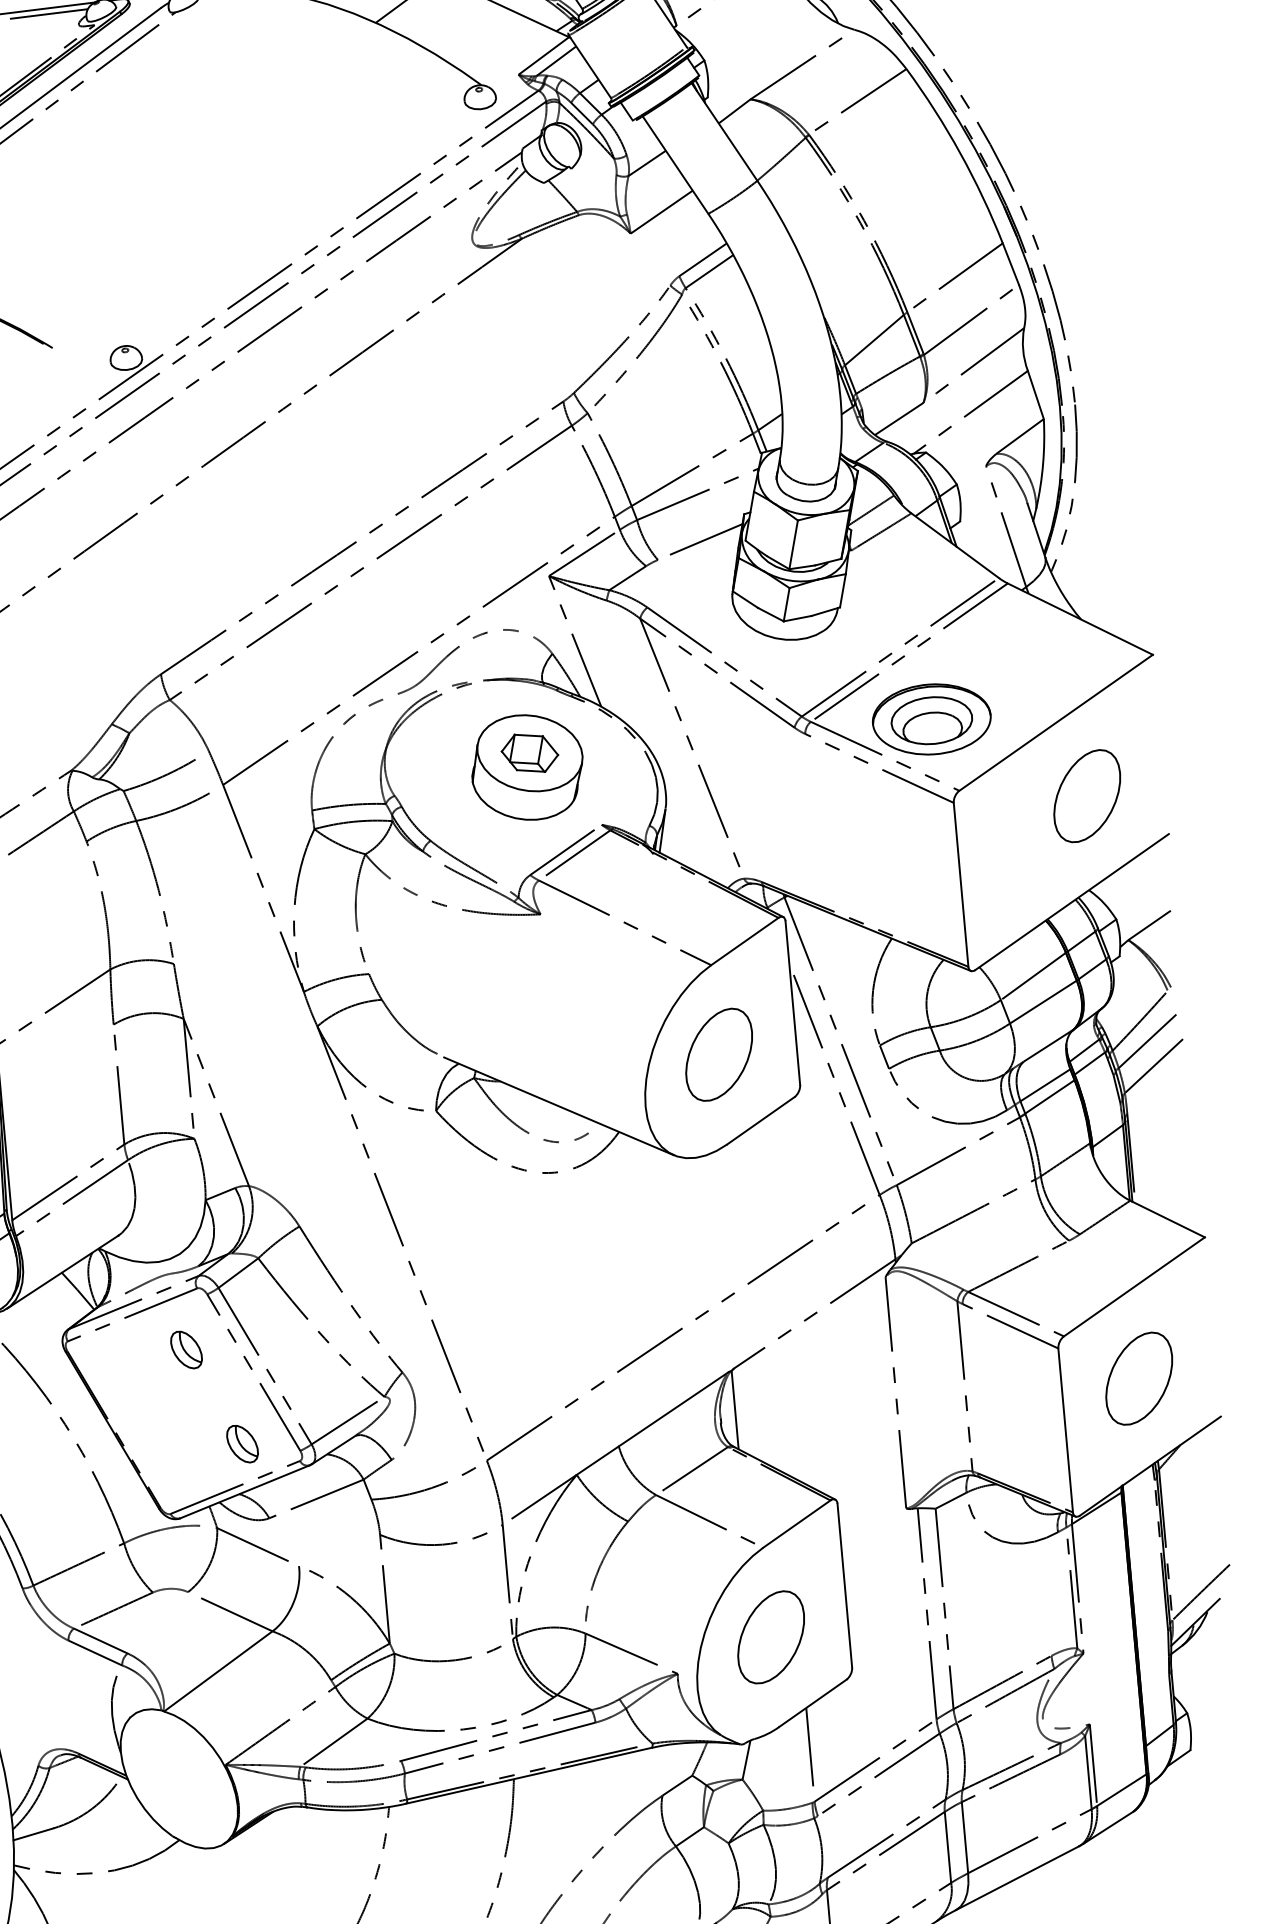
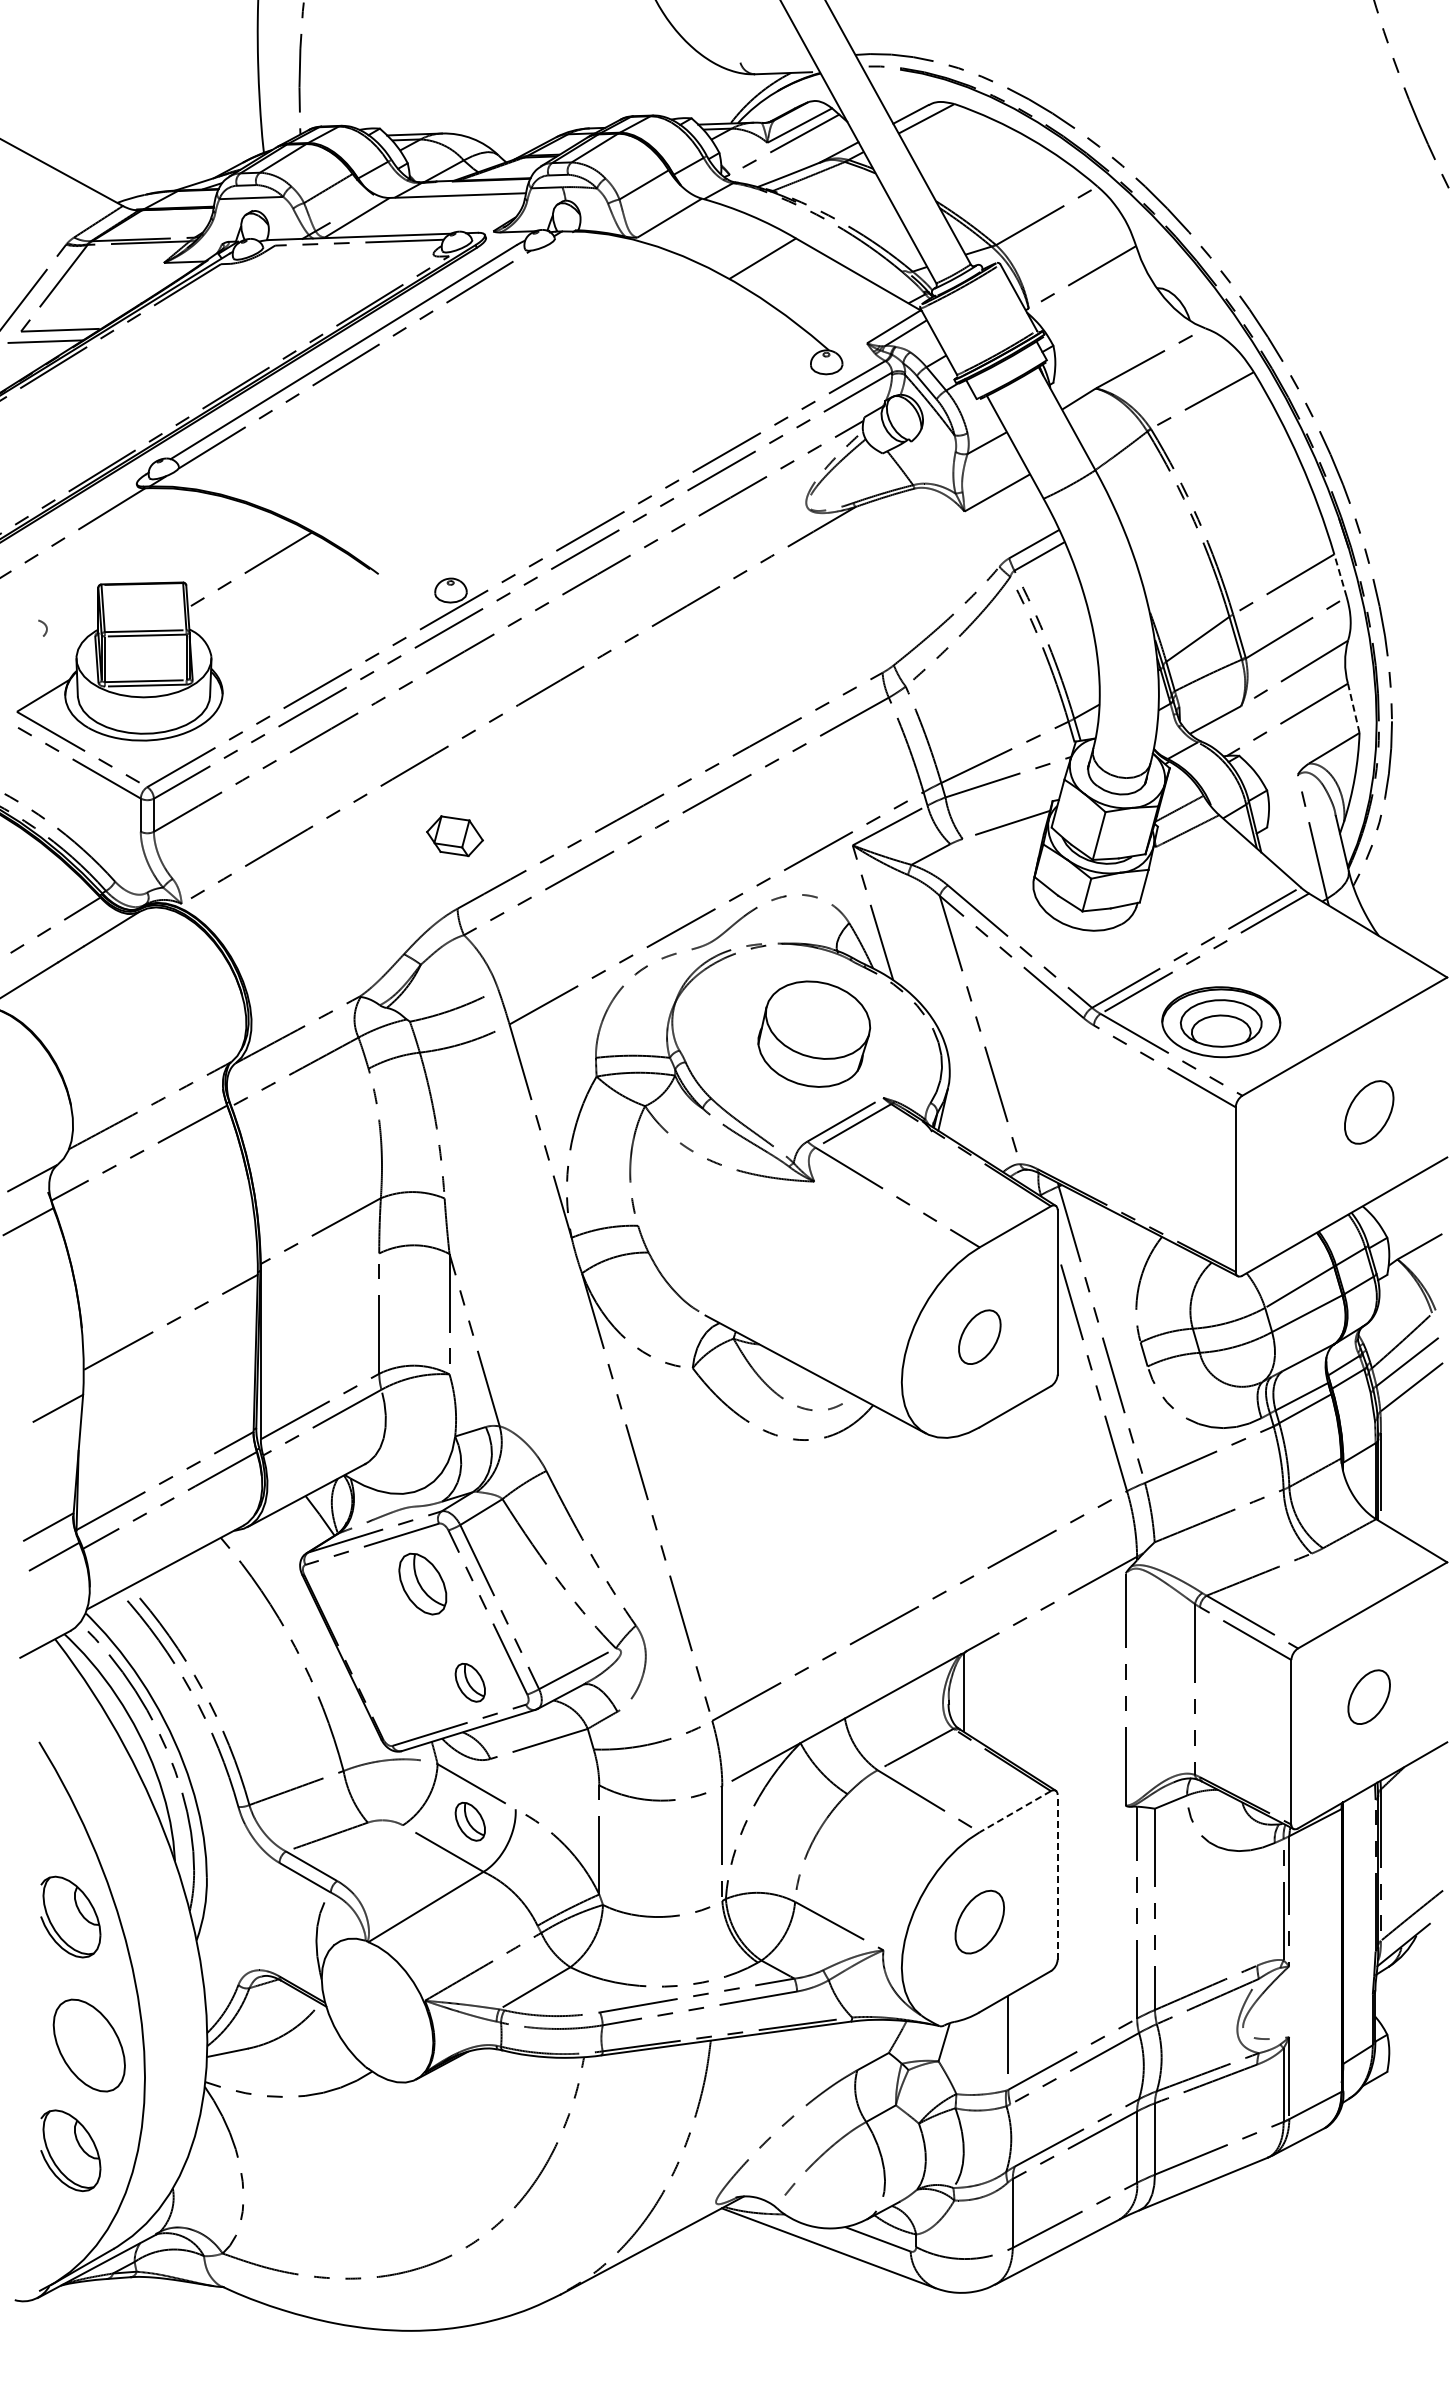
line: (1010, 263) -> (1340, 575), solid -> dashed
line: (1035, 394) -> (1353, 707), solid -> dashed
part: (529, 753) -> (454, 836), moved
part: (1086, 796) -> (1368, 1112), size x0.7
part: (718, 1053) -> (979, 1336), size x0.6
part: (186, 1349) -> (422, 1583), size x1.6
part: (1138, 1377) -> (1368, 1696), size x0.6
line: (796, 1523) -> (1014, 1811), solid -> dashed
part: (254, 1582) -> (469, 1821), added
line: (844, 1584) -> (1057, 1876), solid -> dashed
part: (770, 1636) -> (979, 1921), size x0.7

